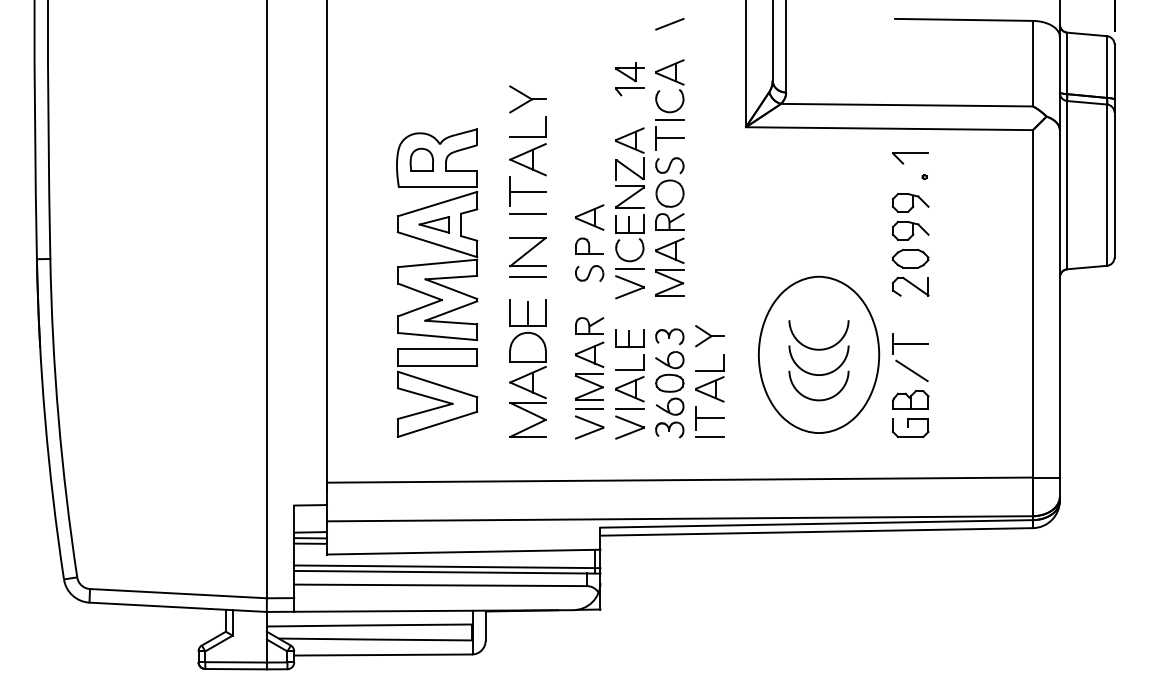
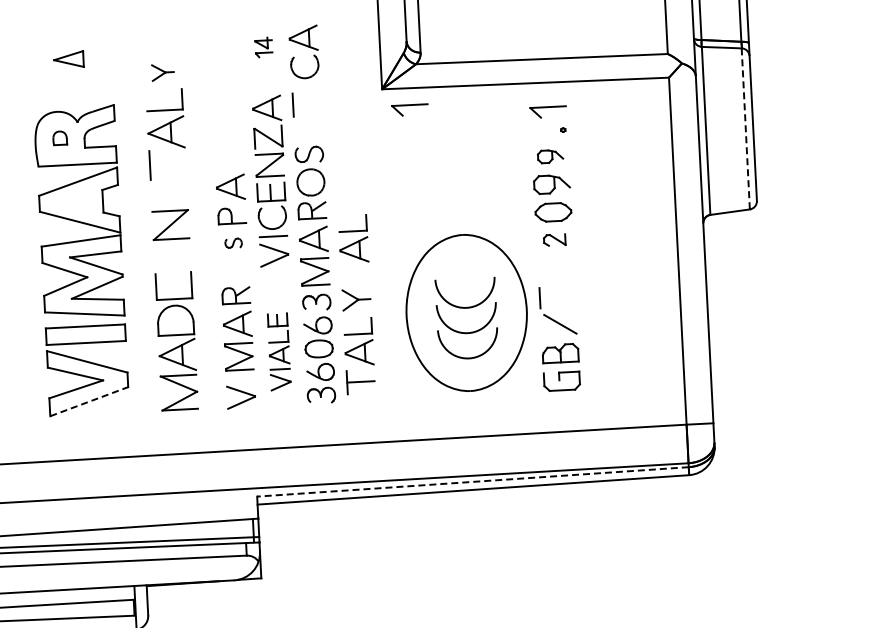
part: (629, 79) -> (263, 47), size x0.6
part: (527, 99) -> (162, 72), size x0.6
line: (669, 119) -> (305, 85), removed
line: (669, 138) -> (306, 104), removed
part: (771, 149) -> (408, 110), added
part: (421, 159) -> (59, 137), size x0.6
line: (1107, 185) -> (746, 129), solid -> dashed
line: (527, 191) -> (167, 164), removed
part: (910, 202) -> (550, 156), size x0.7
line: (527, 213) -> (168, 186), removed
part: (434, 224) -> (68, 59), moved
part: (669, 226) -> (312, 215), moved
part: (589, 273) -> (233, 243), size x0.6
part: (709, 275) -> (353, 239), added
line: (527, 276) -> (171, 249), removed
part: (910, 286) -> (554, 240), size x0.6
line: (528, 314) -> (174, 287), removed
line: (910, 343) -> (557, 296), removed
part: (629, 384) -> (278, 352), size x0.7
line: (589, 408) -> (240, 378), removed
line: (437, 424) -> (89, 401), solid -> dashed
line: (709, 436) -> (361, 400), removed
line: (816, 523) -> (472, 481), solid -> dashed

